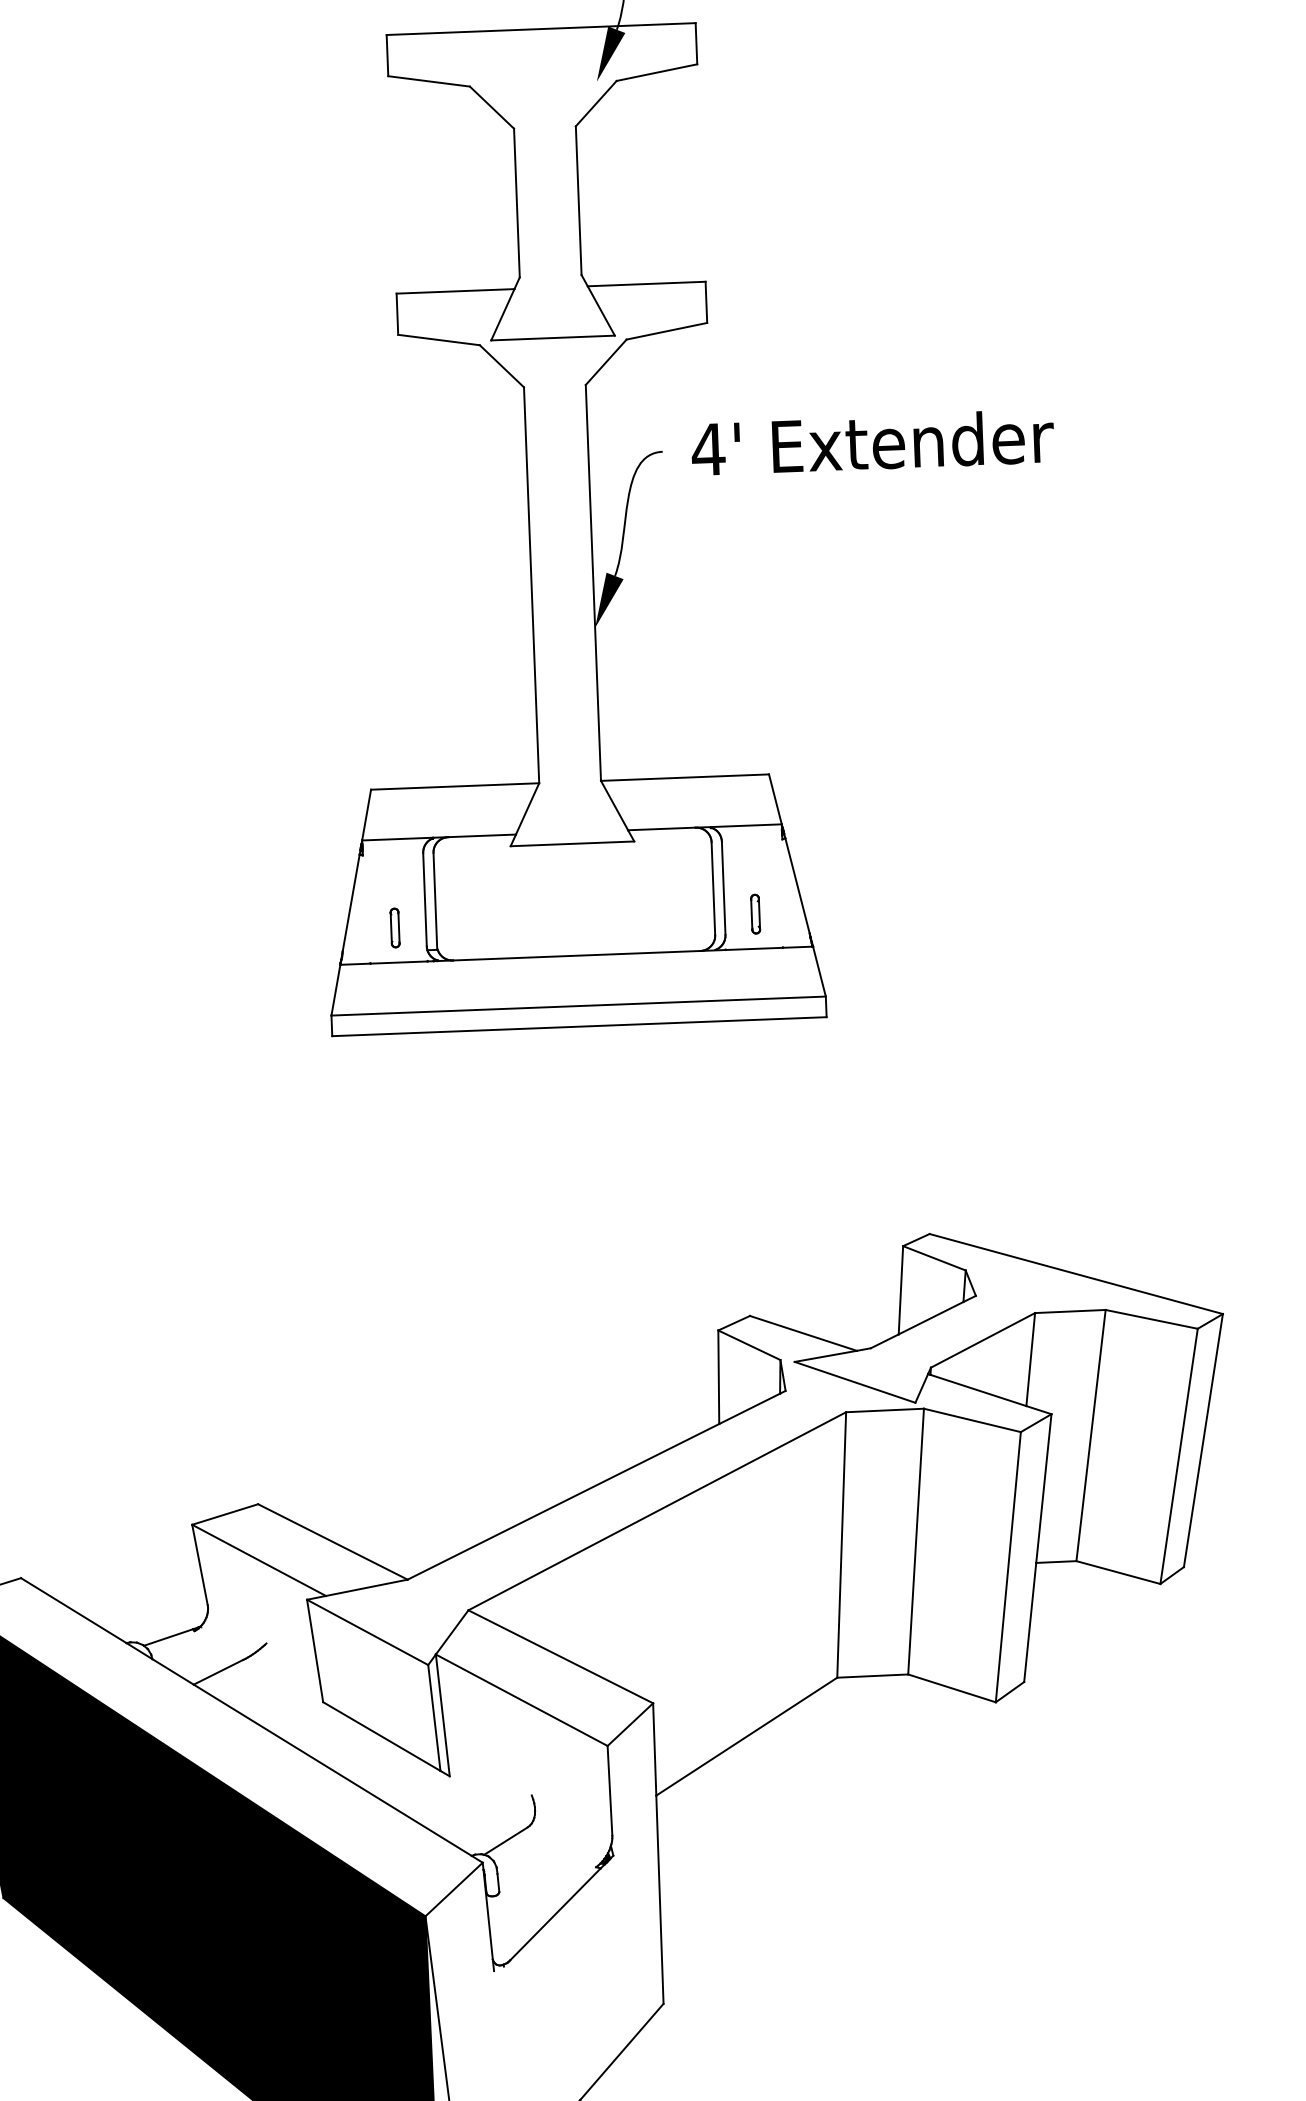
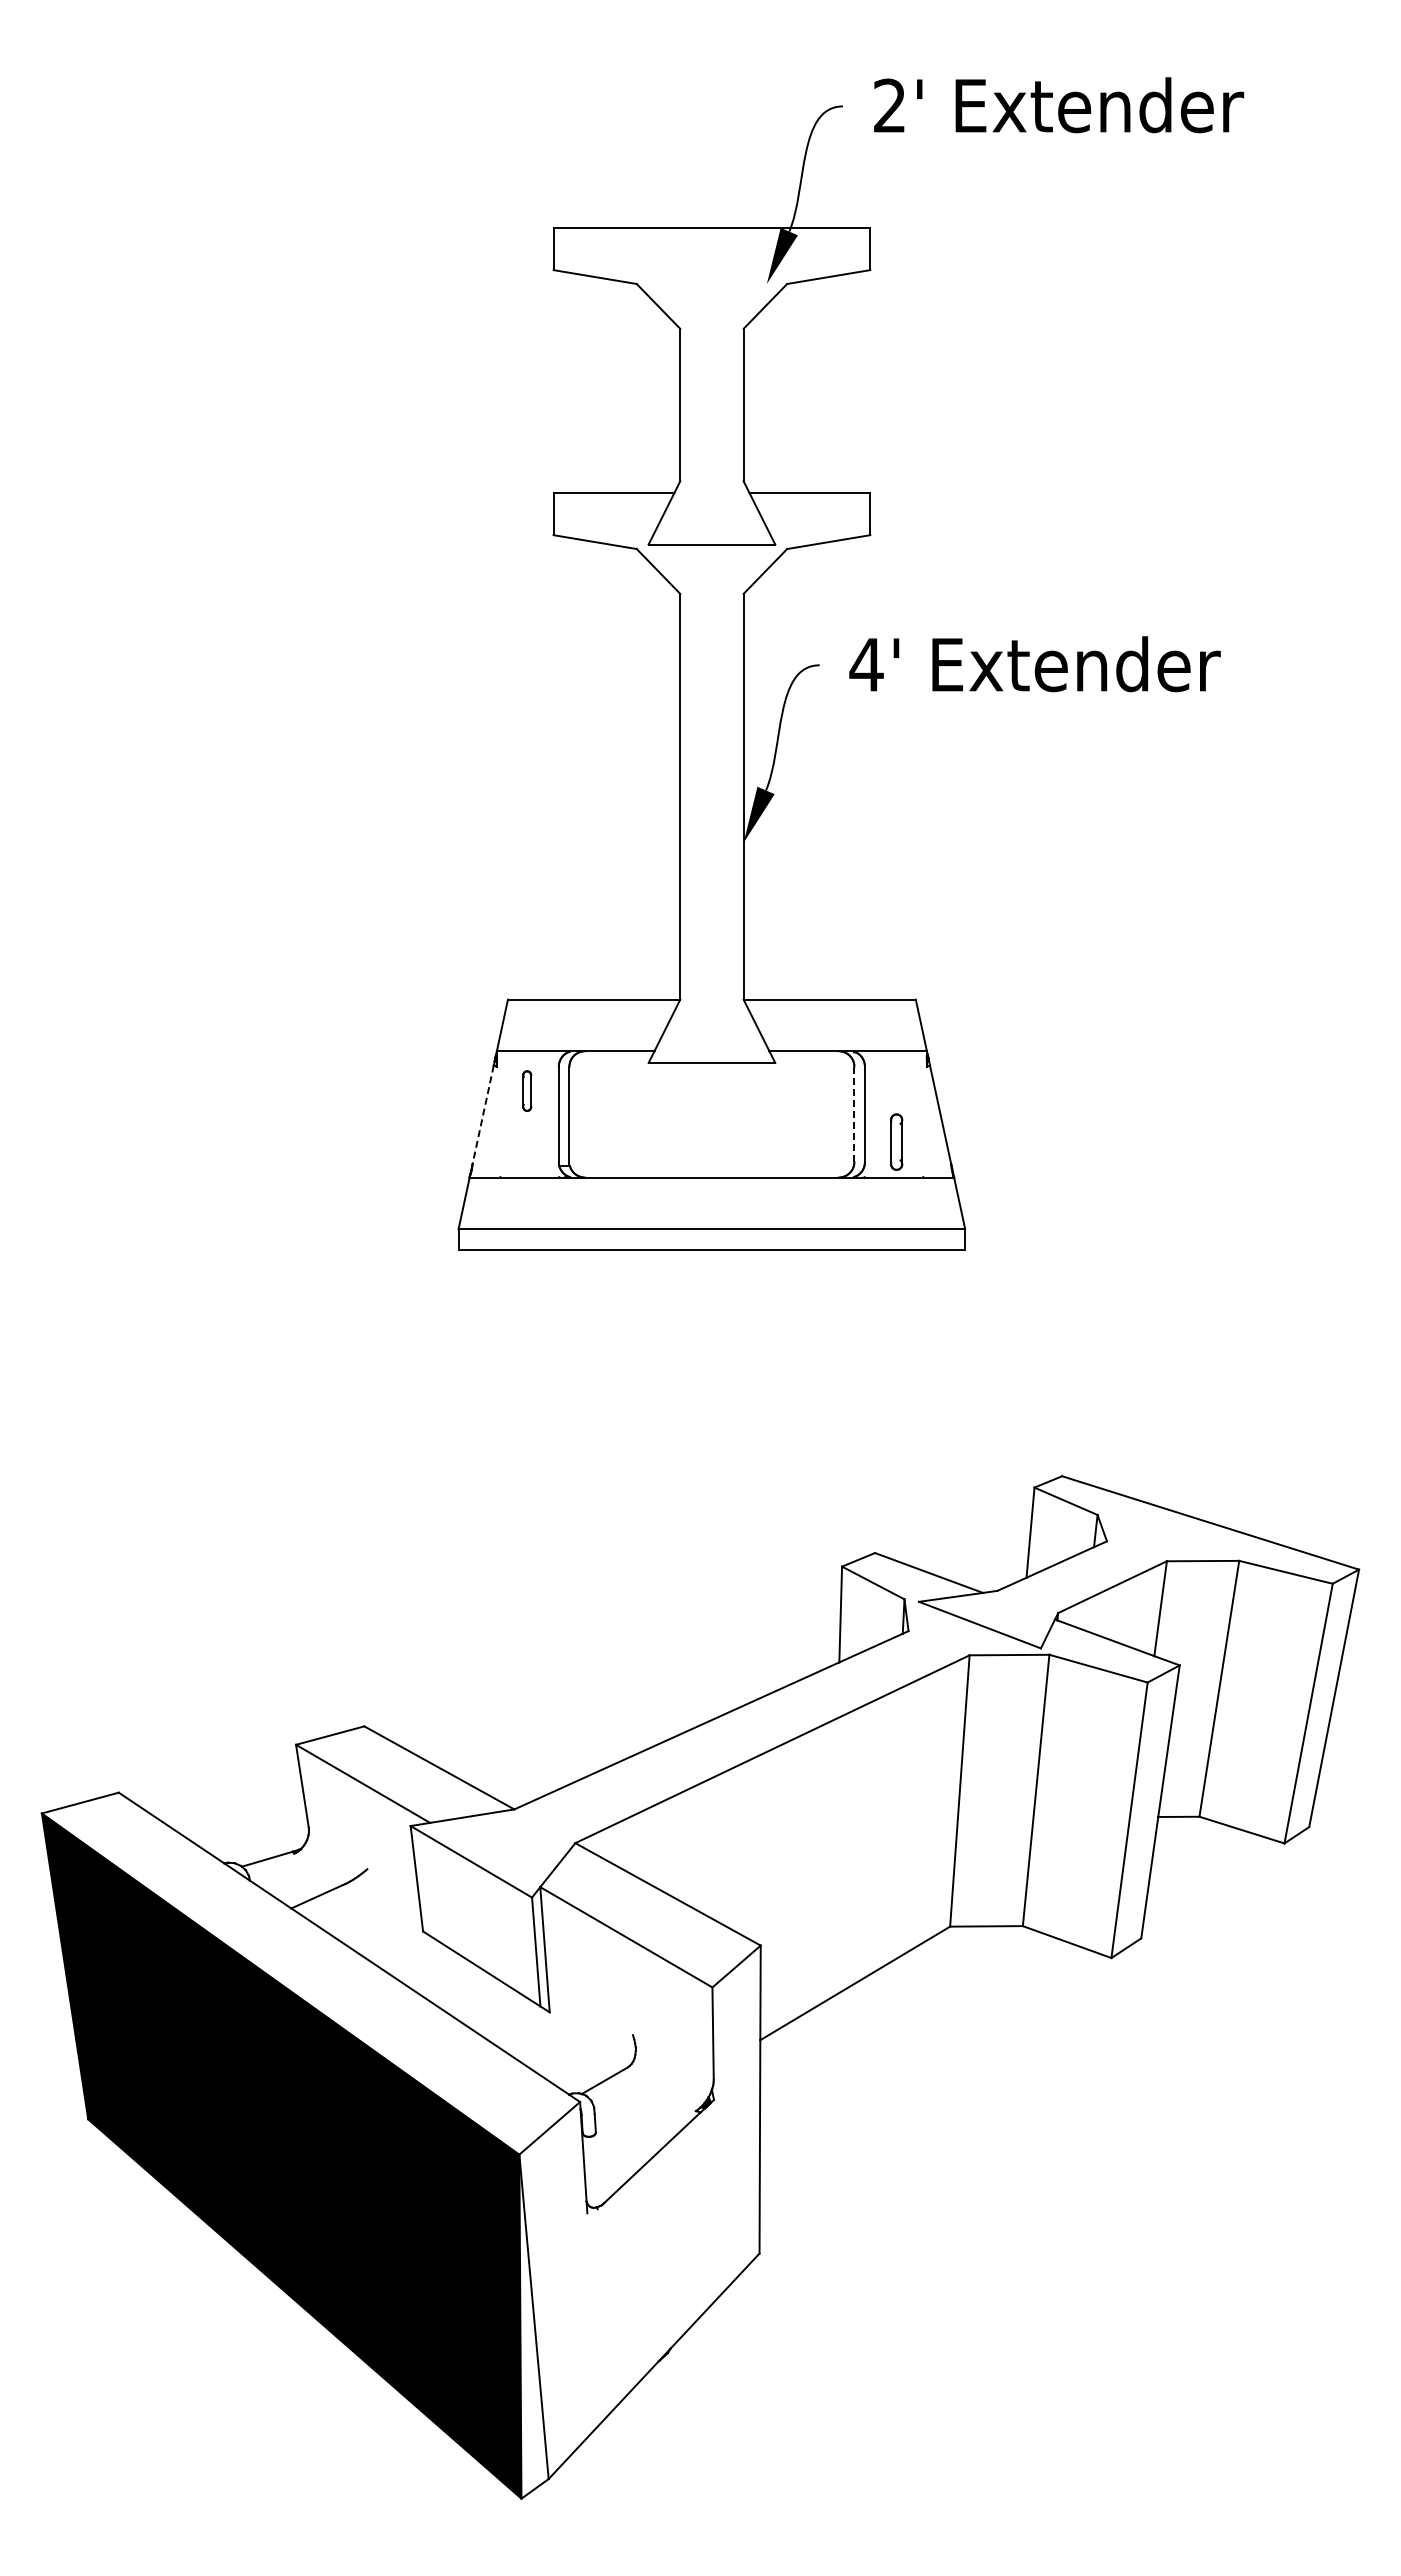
line: (713, 888) -> (854, 1114), solid -> dashed
line: (351, 903) -> (483, 1115), solid -> dashed
part: (755, 913) -> (896, 1141), size x1.4
part: (395, 927) -> (527, 1090), moved

